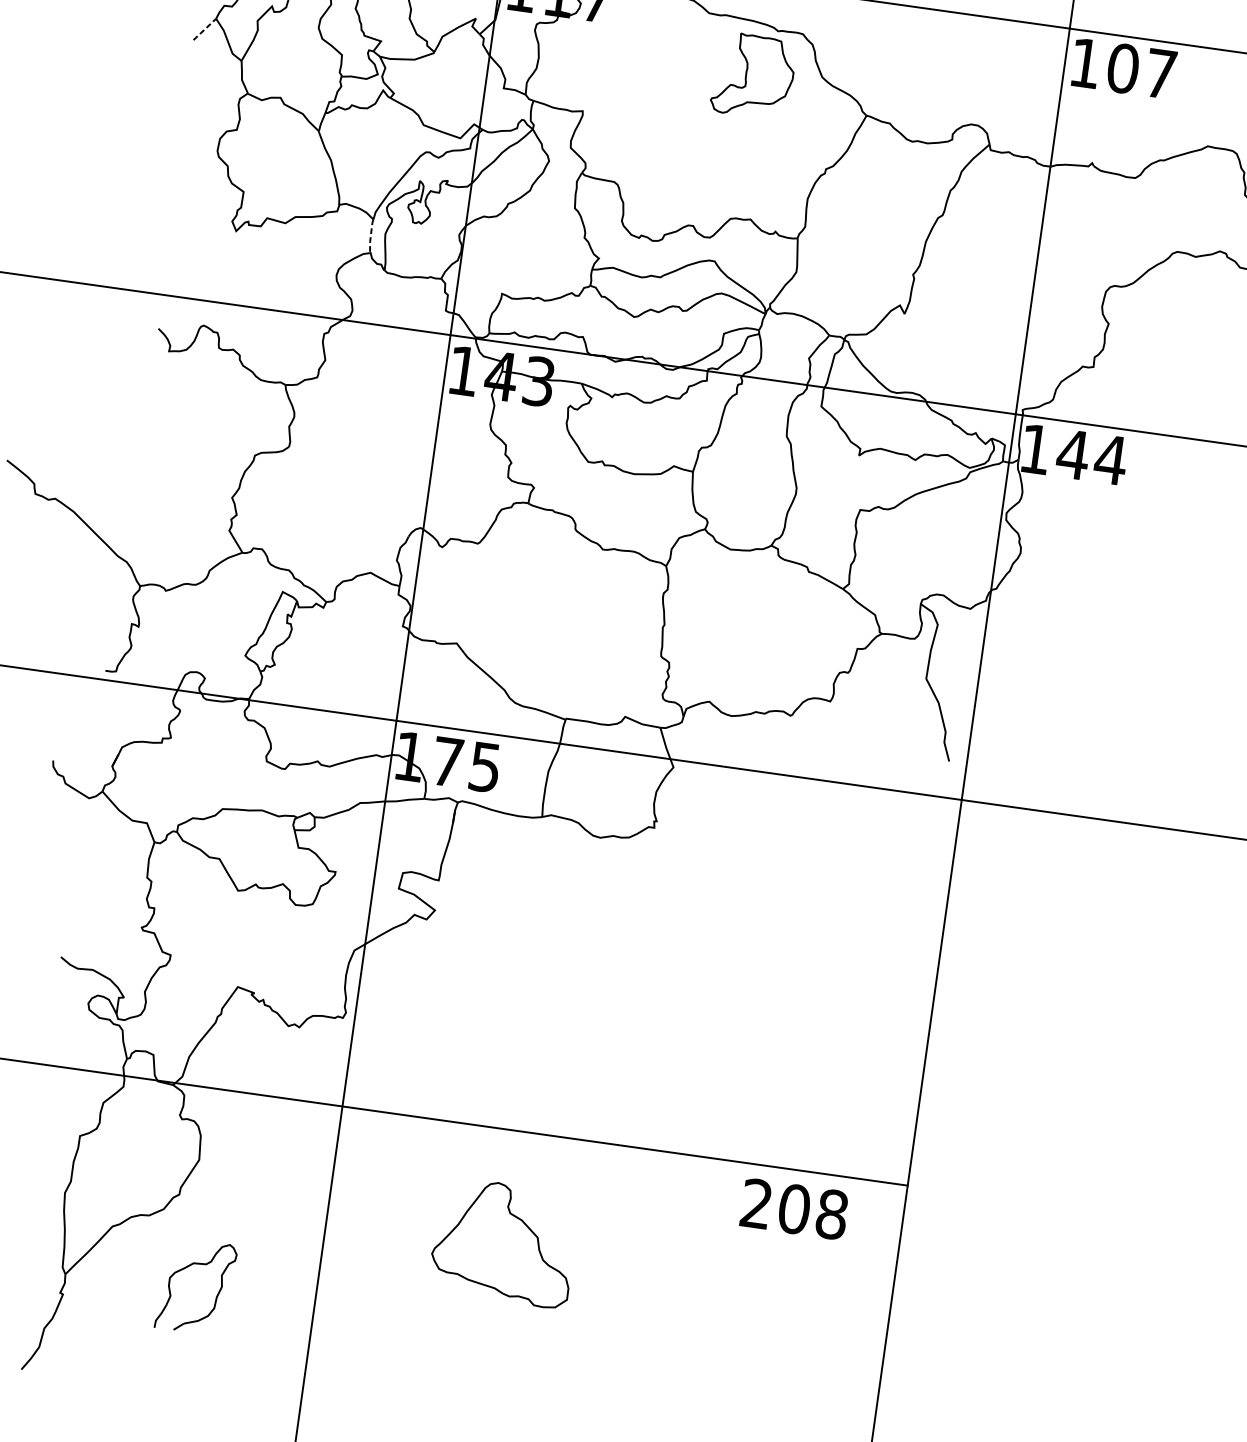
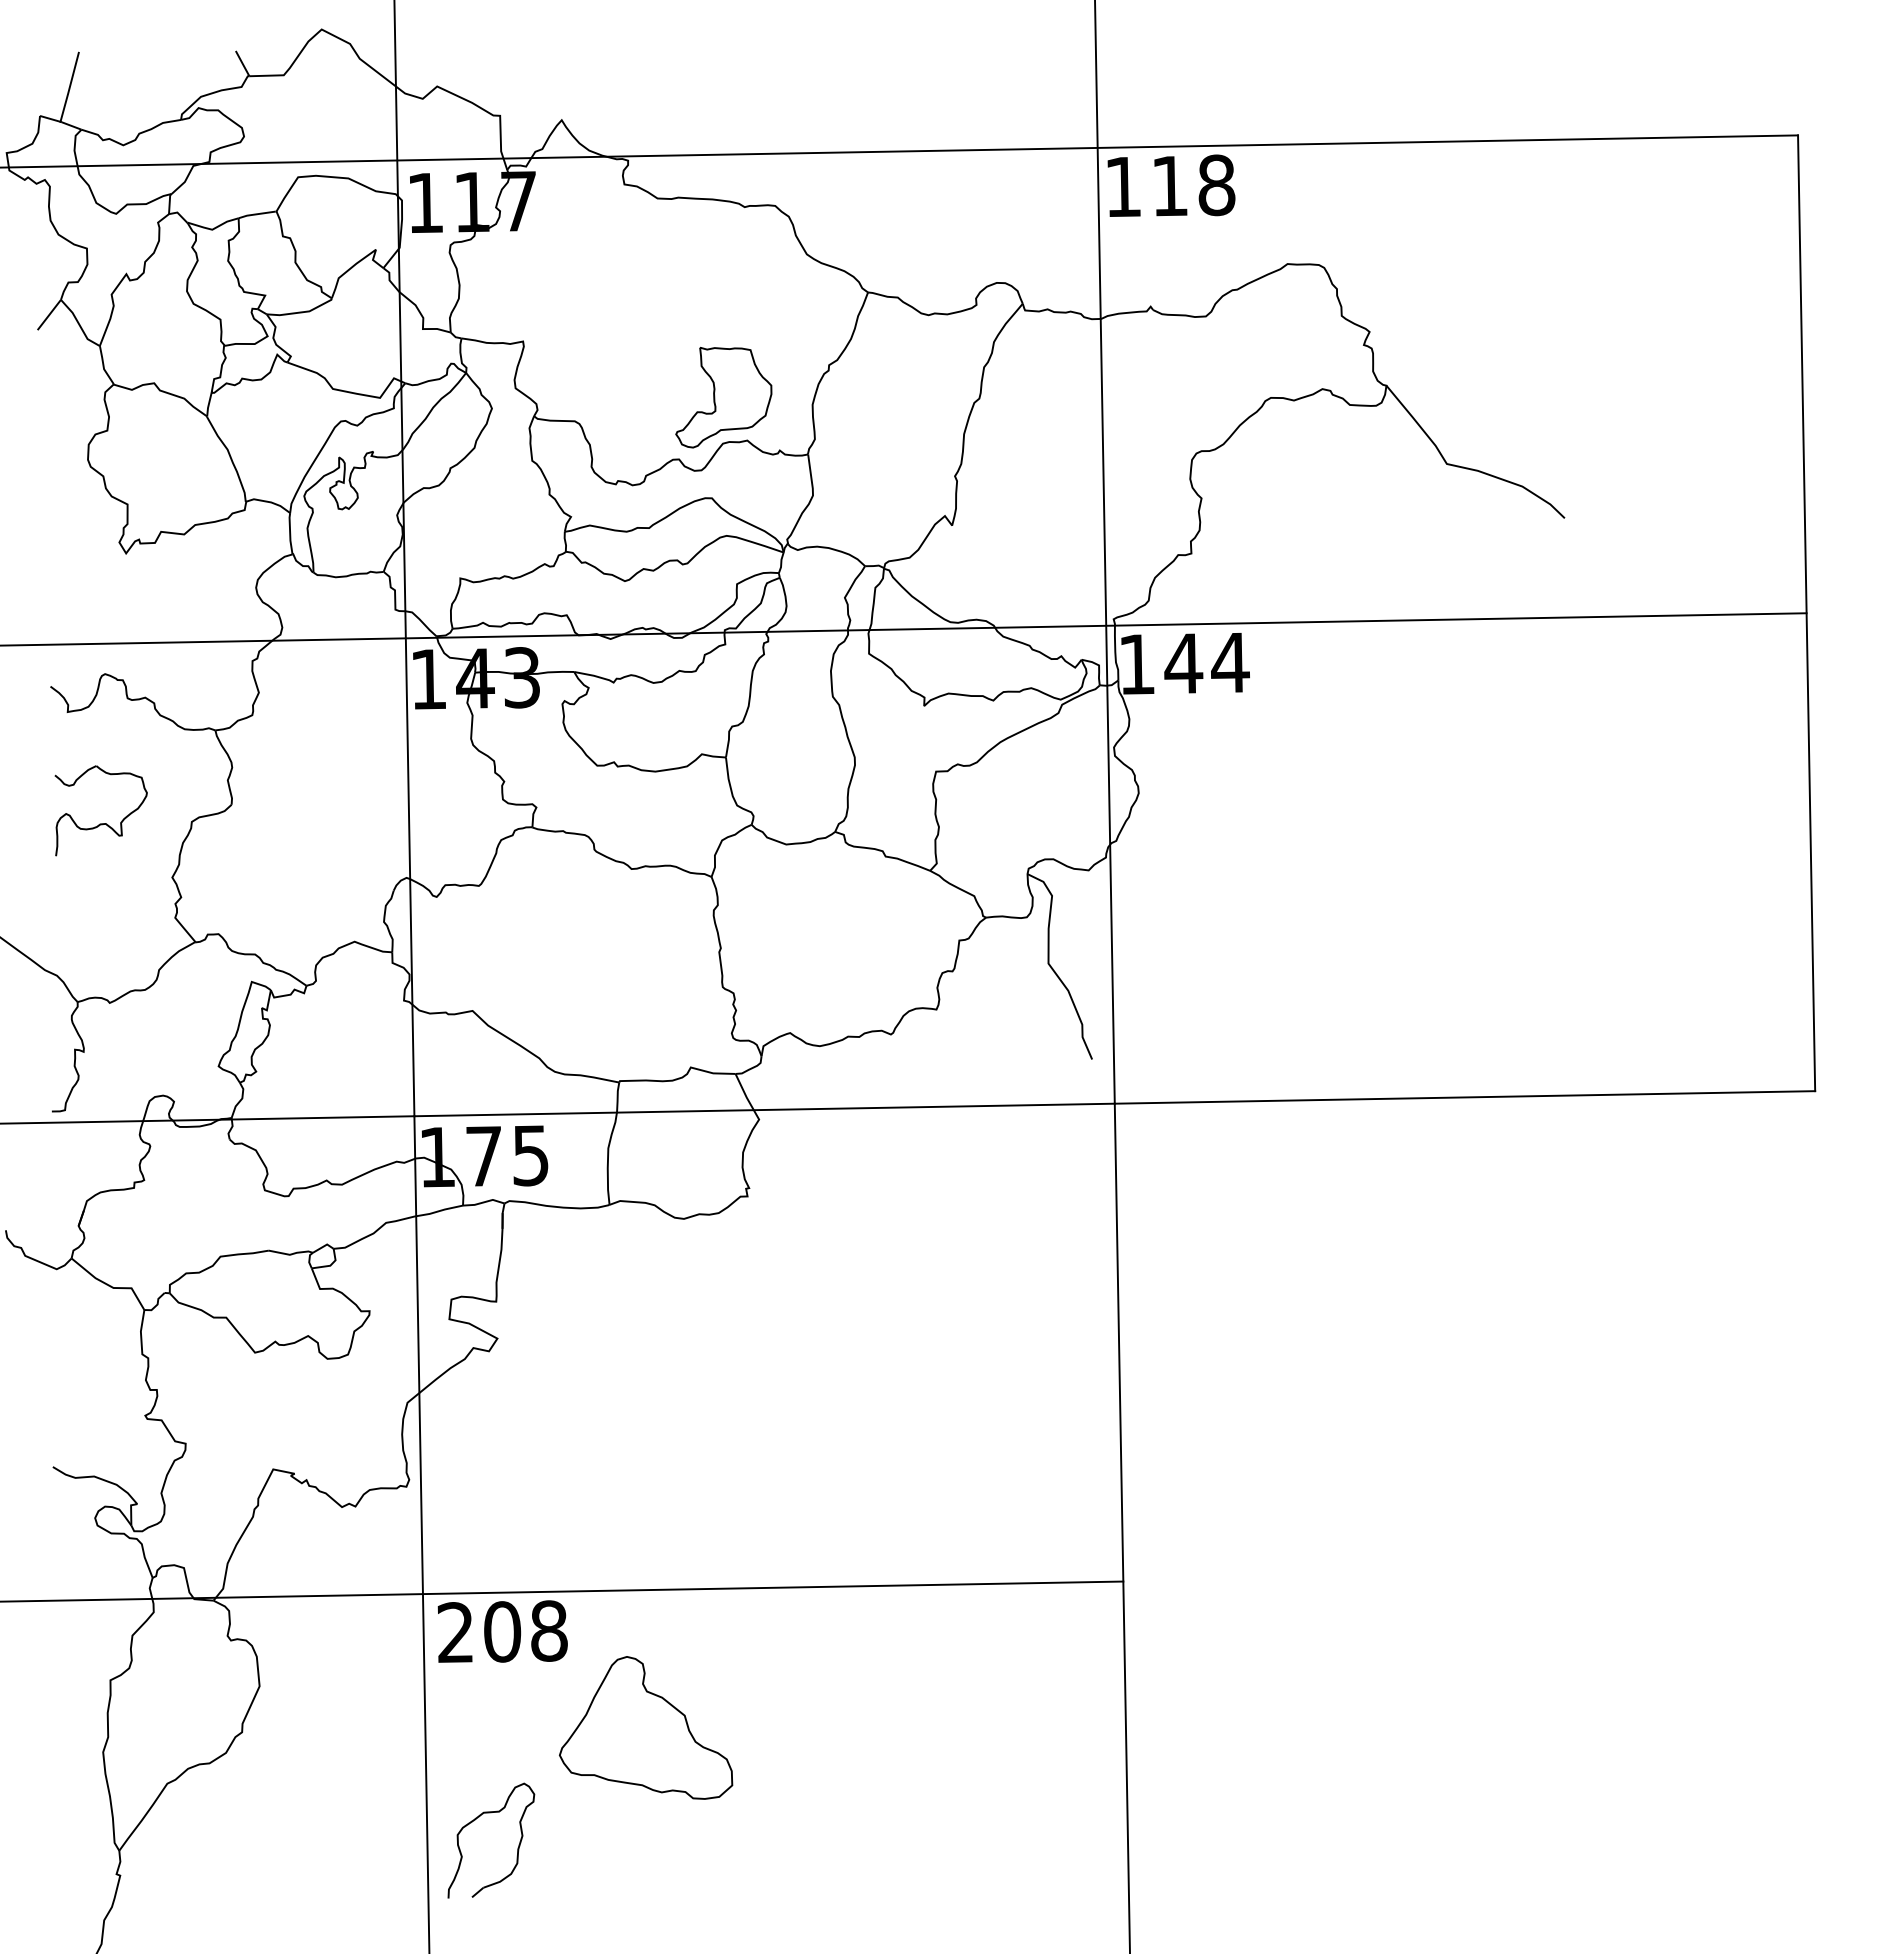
line: (205, 29) -> (49, 314), dashed -> solid
text: (1142, 71) -> (1193, 185), 107 -> 118
part: (753, 76) -> (723, 397), moved
line: (371, 236) -> (290, 533), dashed -> solid
part: (181, 445) -> (100, 823), added
text: (794, 1208) -> (502, 1631), moved
part: (186, 1268) -> (475, 1820), moved

